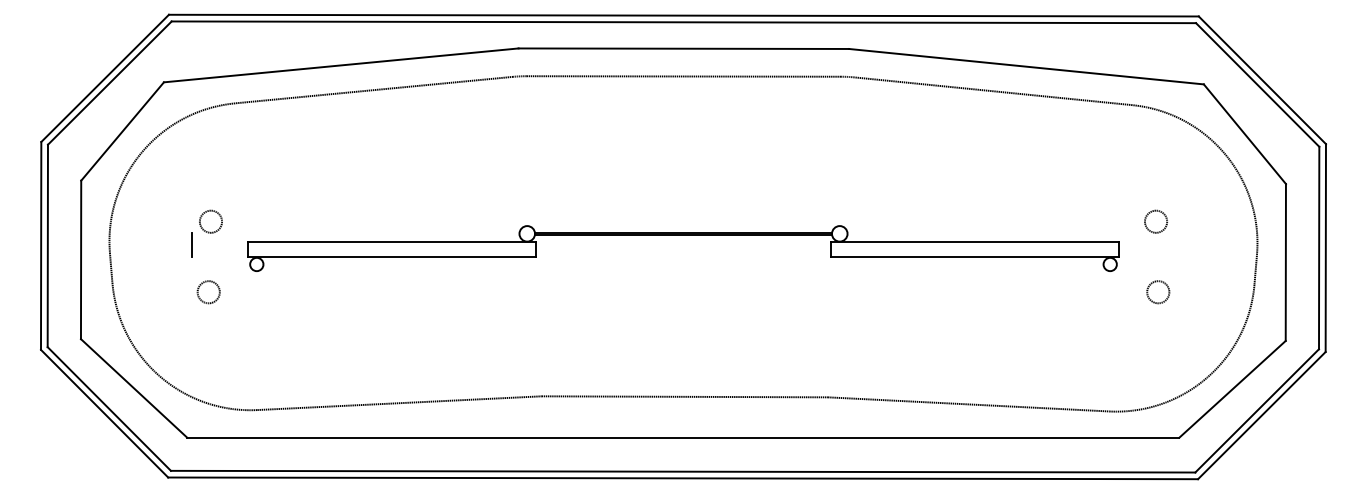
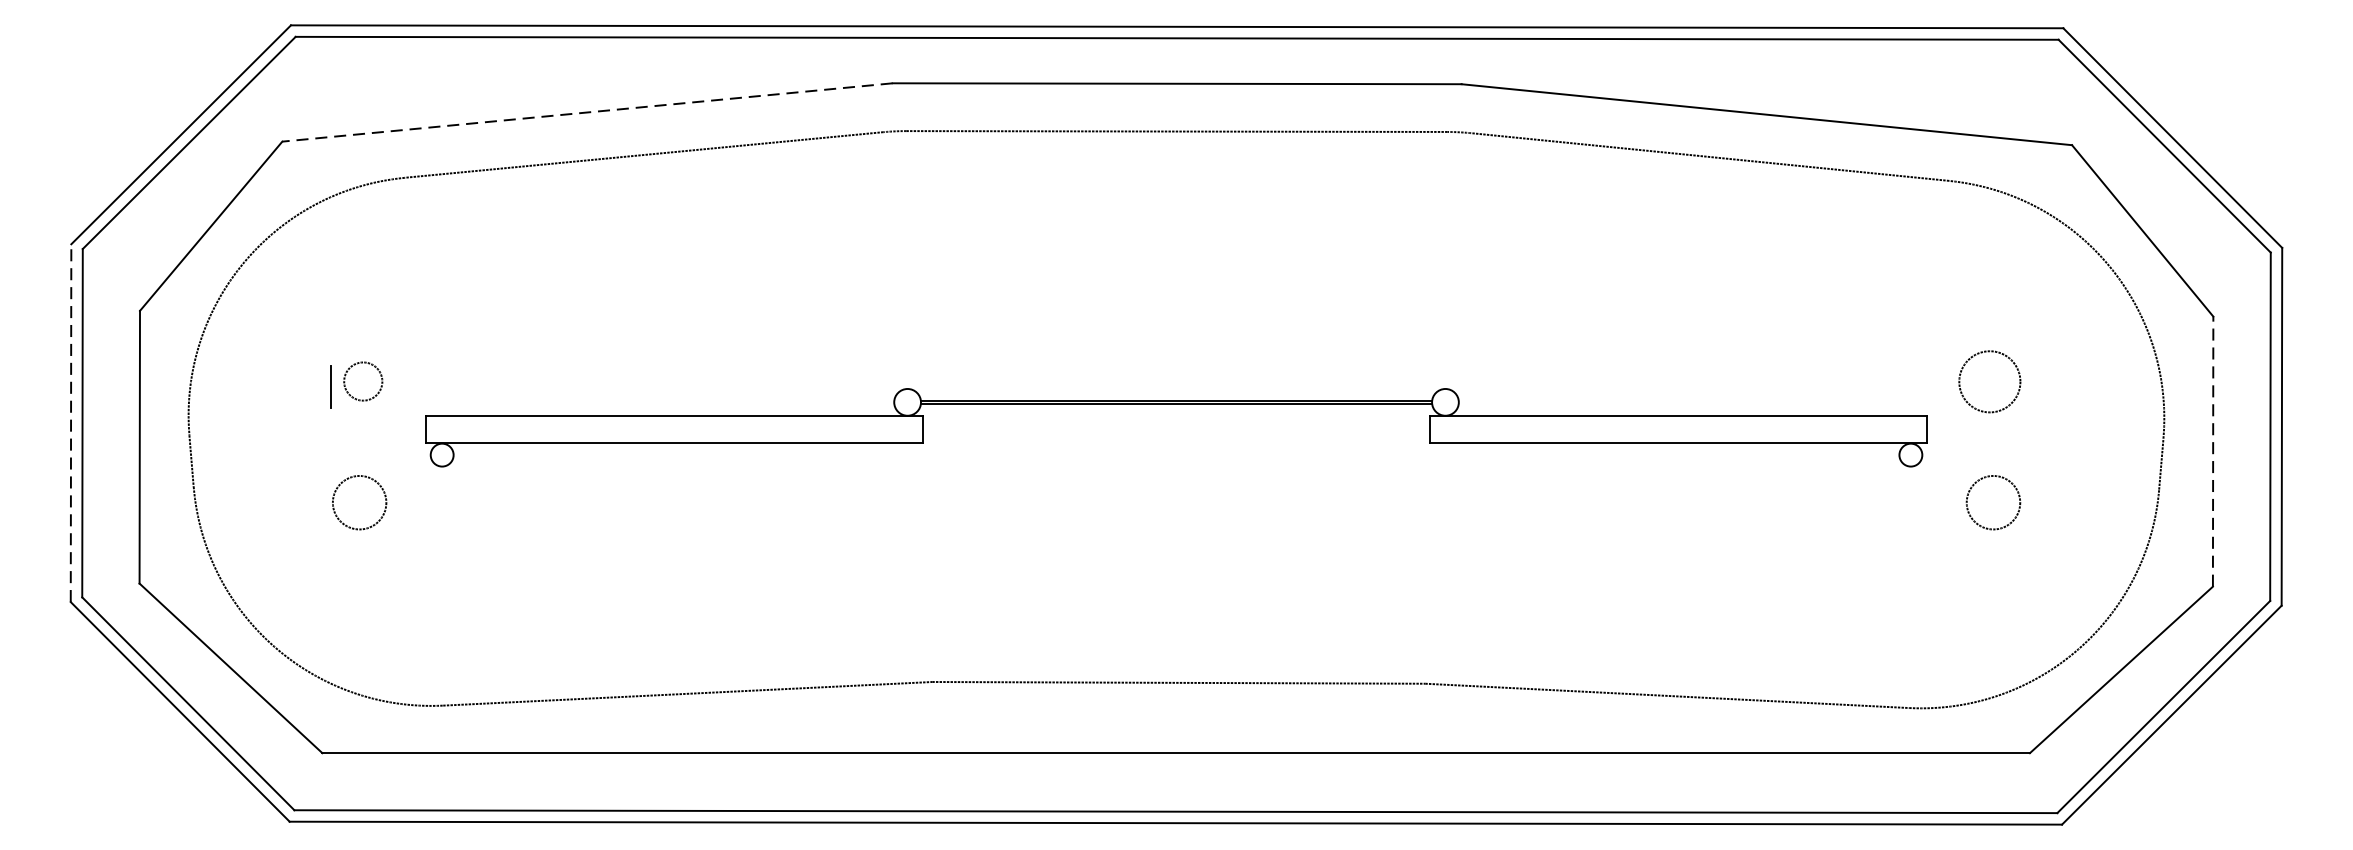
line: (340, 65) -> (586, 112), solid -> dashed
circle: (1155, 221) -> (1988, 381), size x1.6
line: (191, 244) -> (329, 386), moved
line: (41, 245) -> (71, 422), solid -> dashed
line: (1285, 261) -> (2212, 449), solid -> dashed
circle: (208, 292) -> (359, 503), size x1.4
circle: (1158, 292) -> (1993, 503), size x1.4

